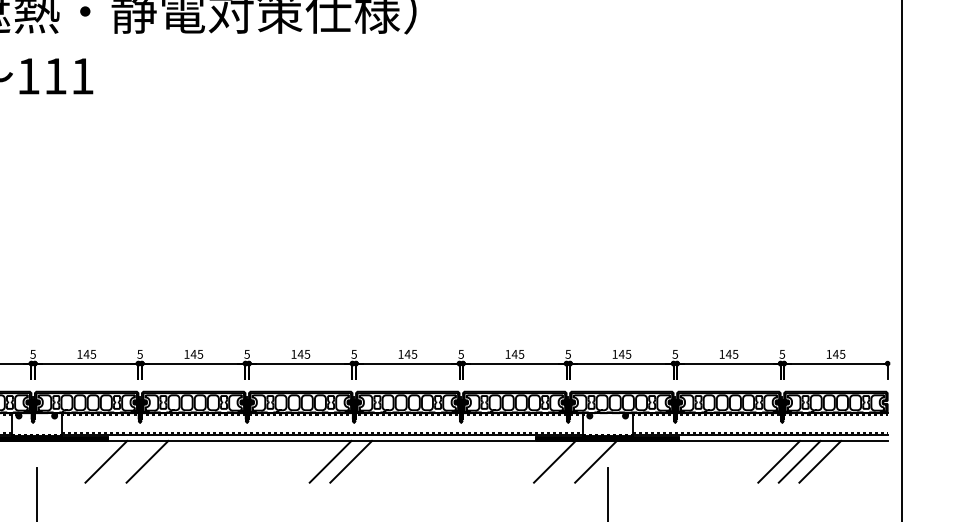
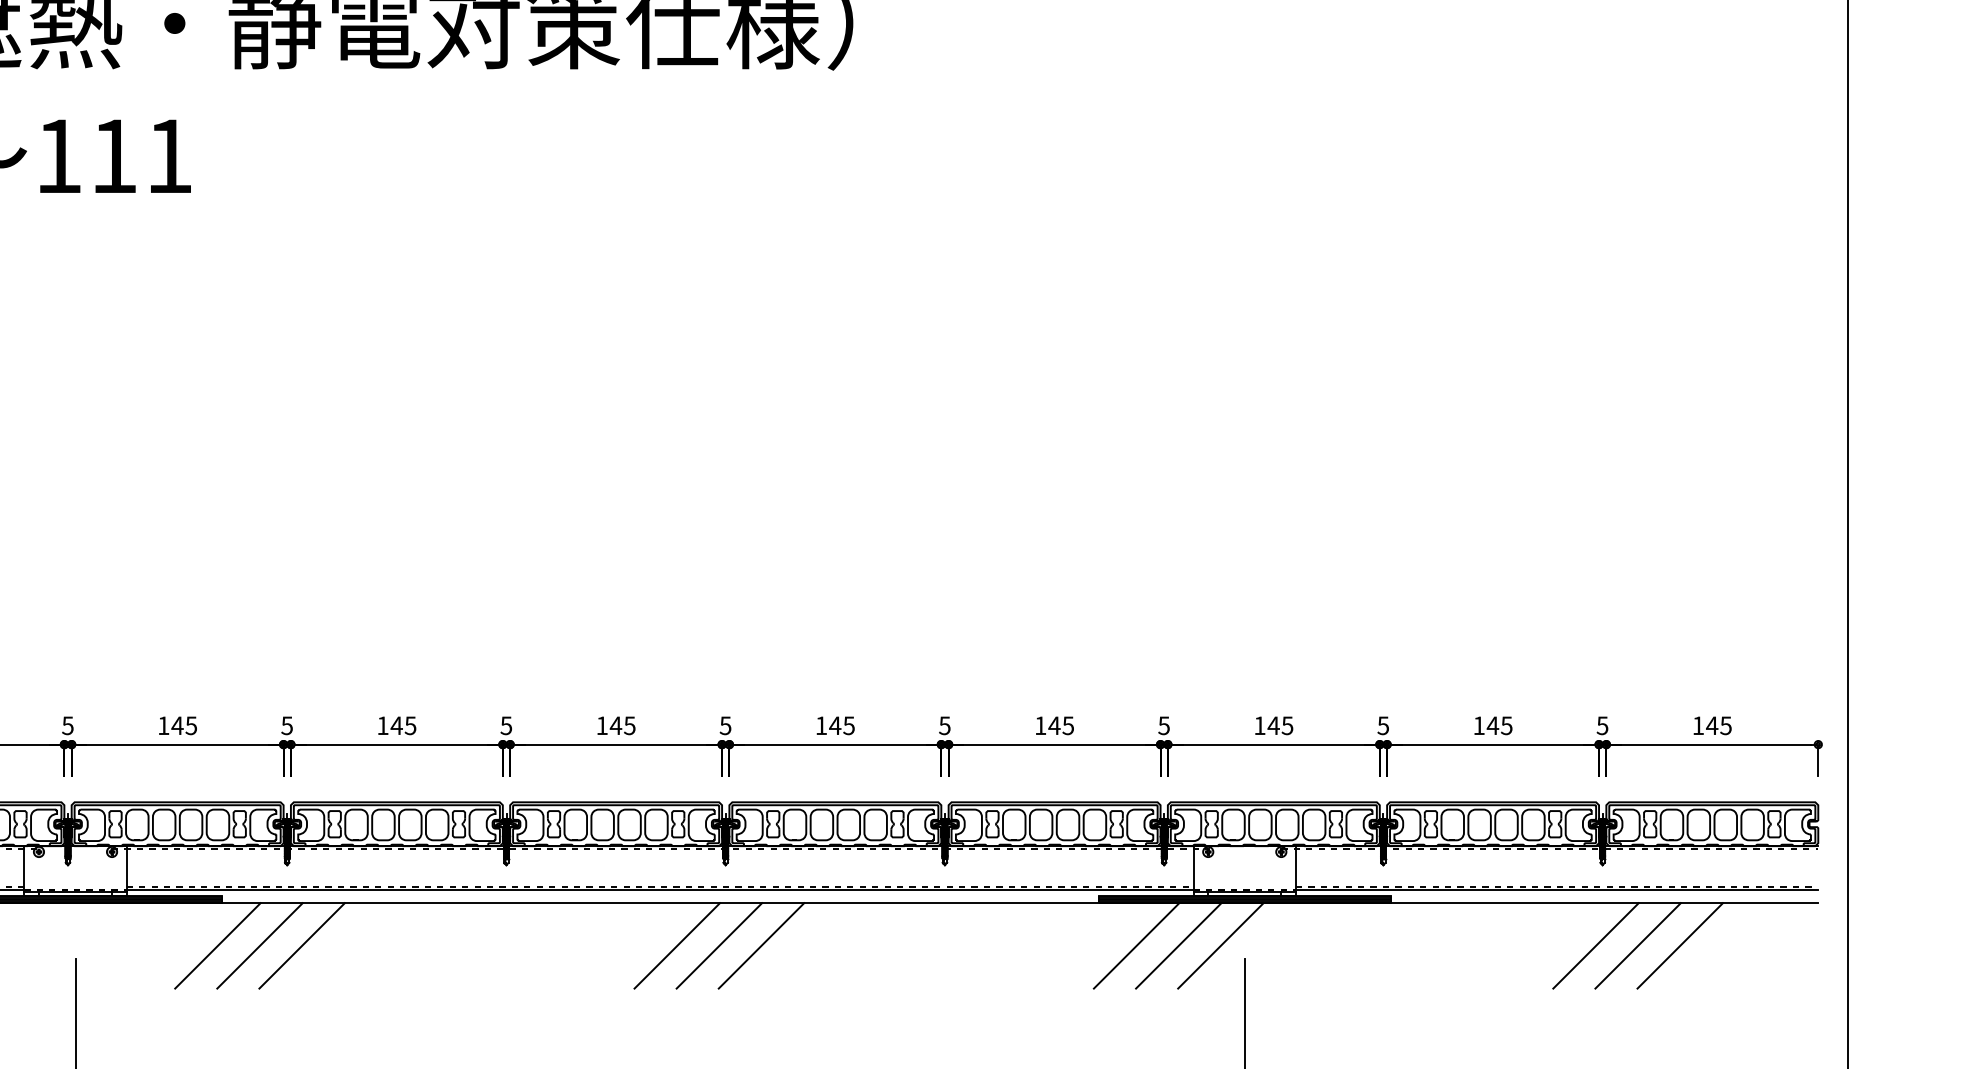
line: (126, 461) -> (259, 945), added
line: (371, 461) -> (761, 945), added
line: (575, 461) -> (1178, 945), added

